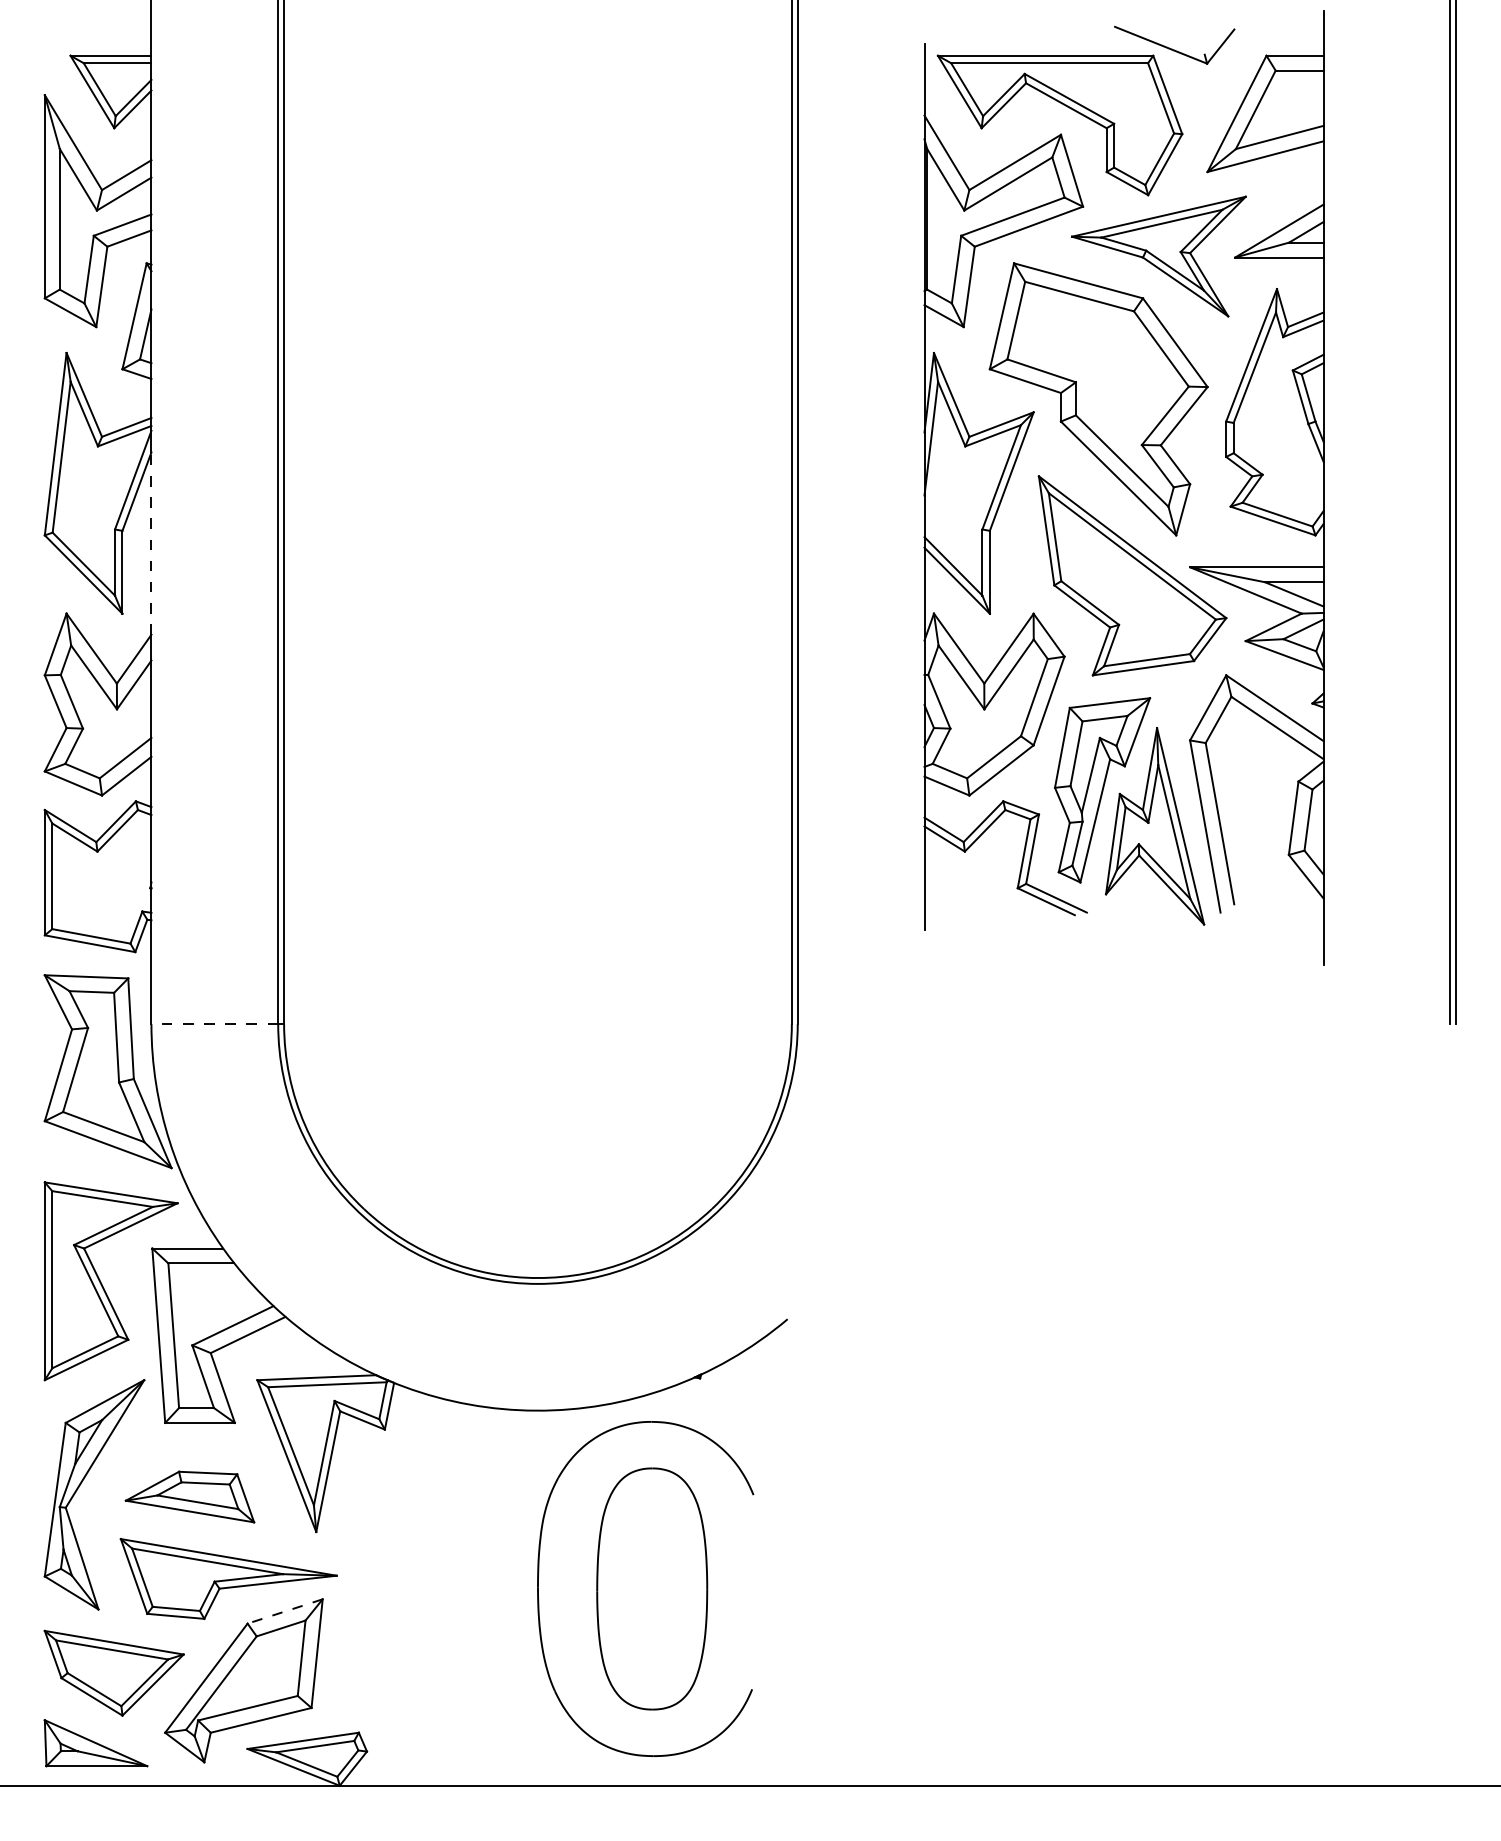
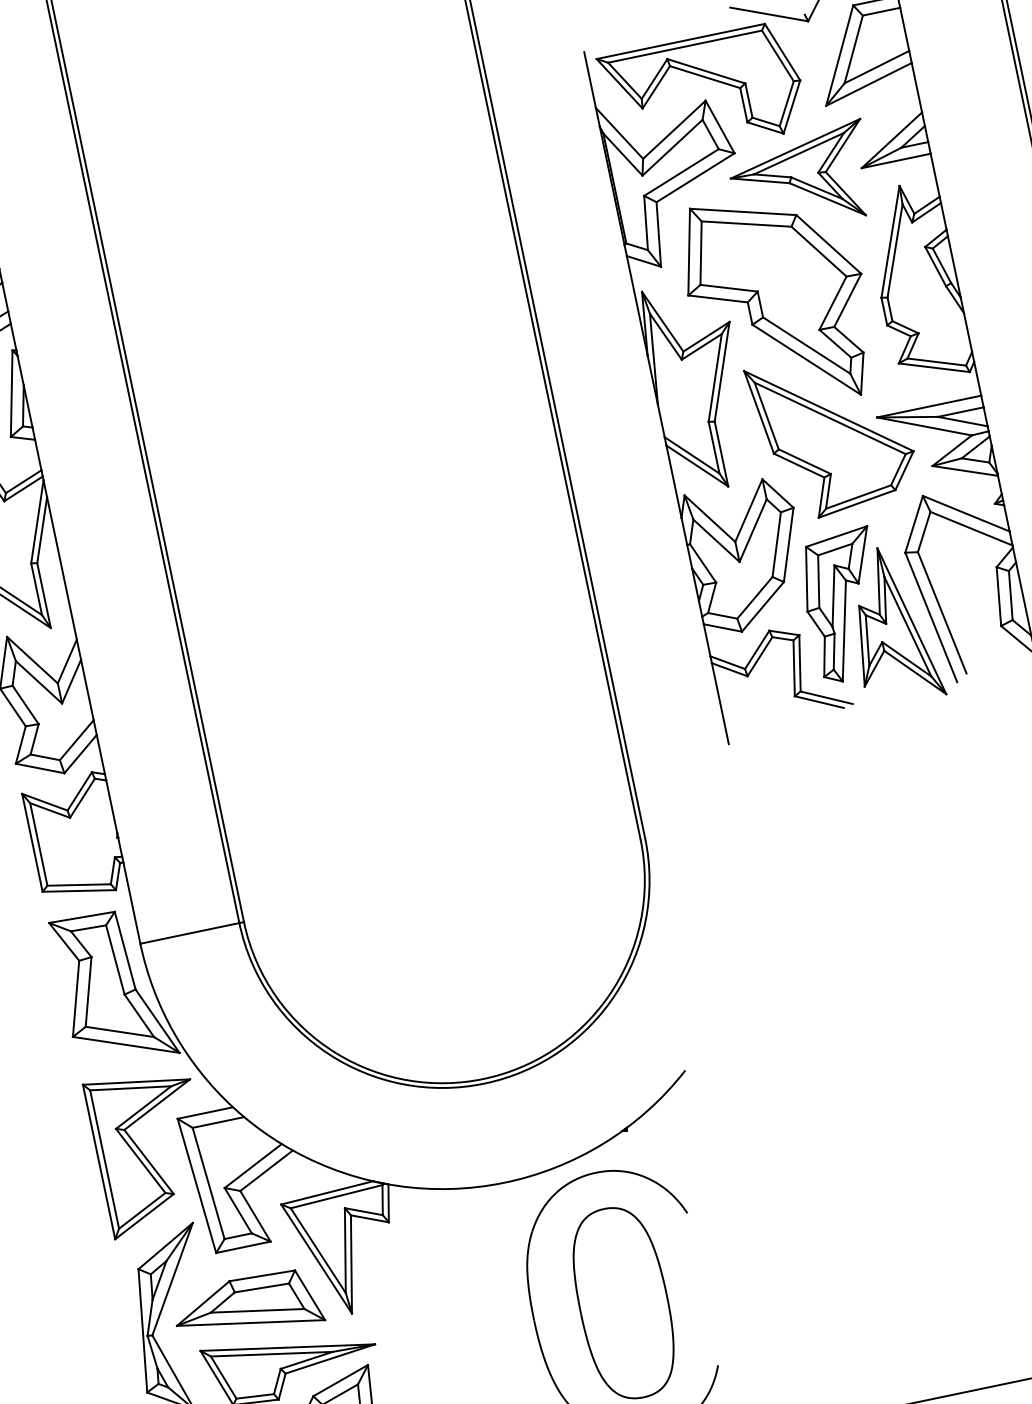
line: (151, 543) -> (61, 568), dashed -> solid
line: (214, 1024) -> (189, 933), dashed -> solid
part: (189, 1496) -> (247, 1306), size x1.43
line: (284, 1611) -> (340, 1380), dashed -> solid

